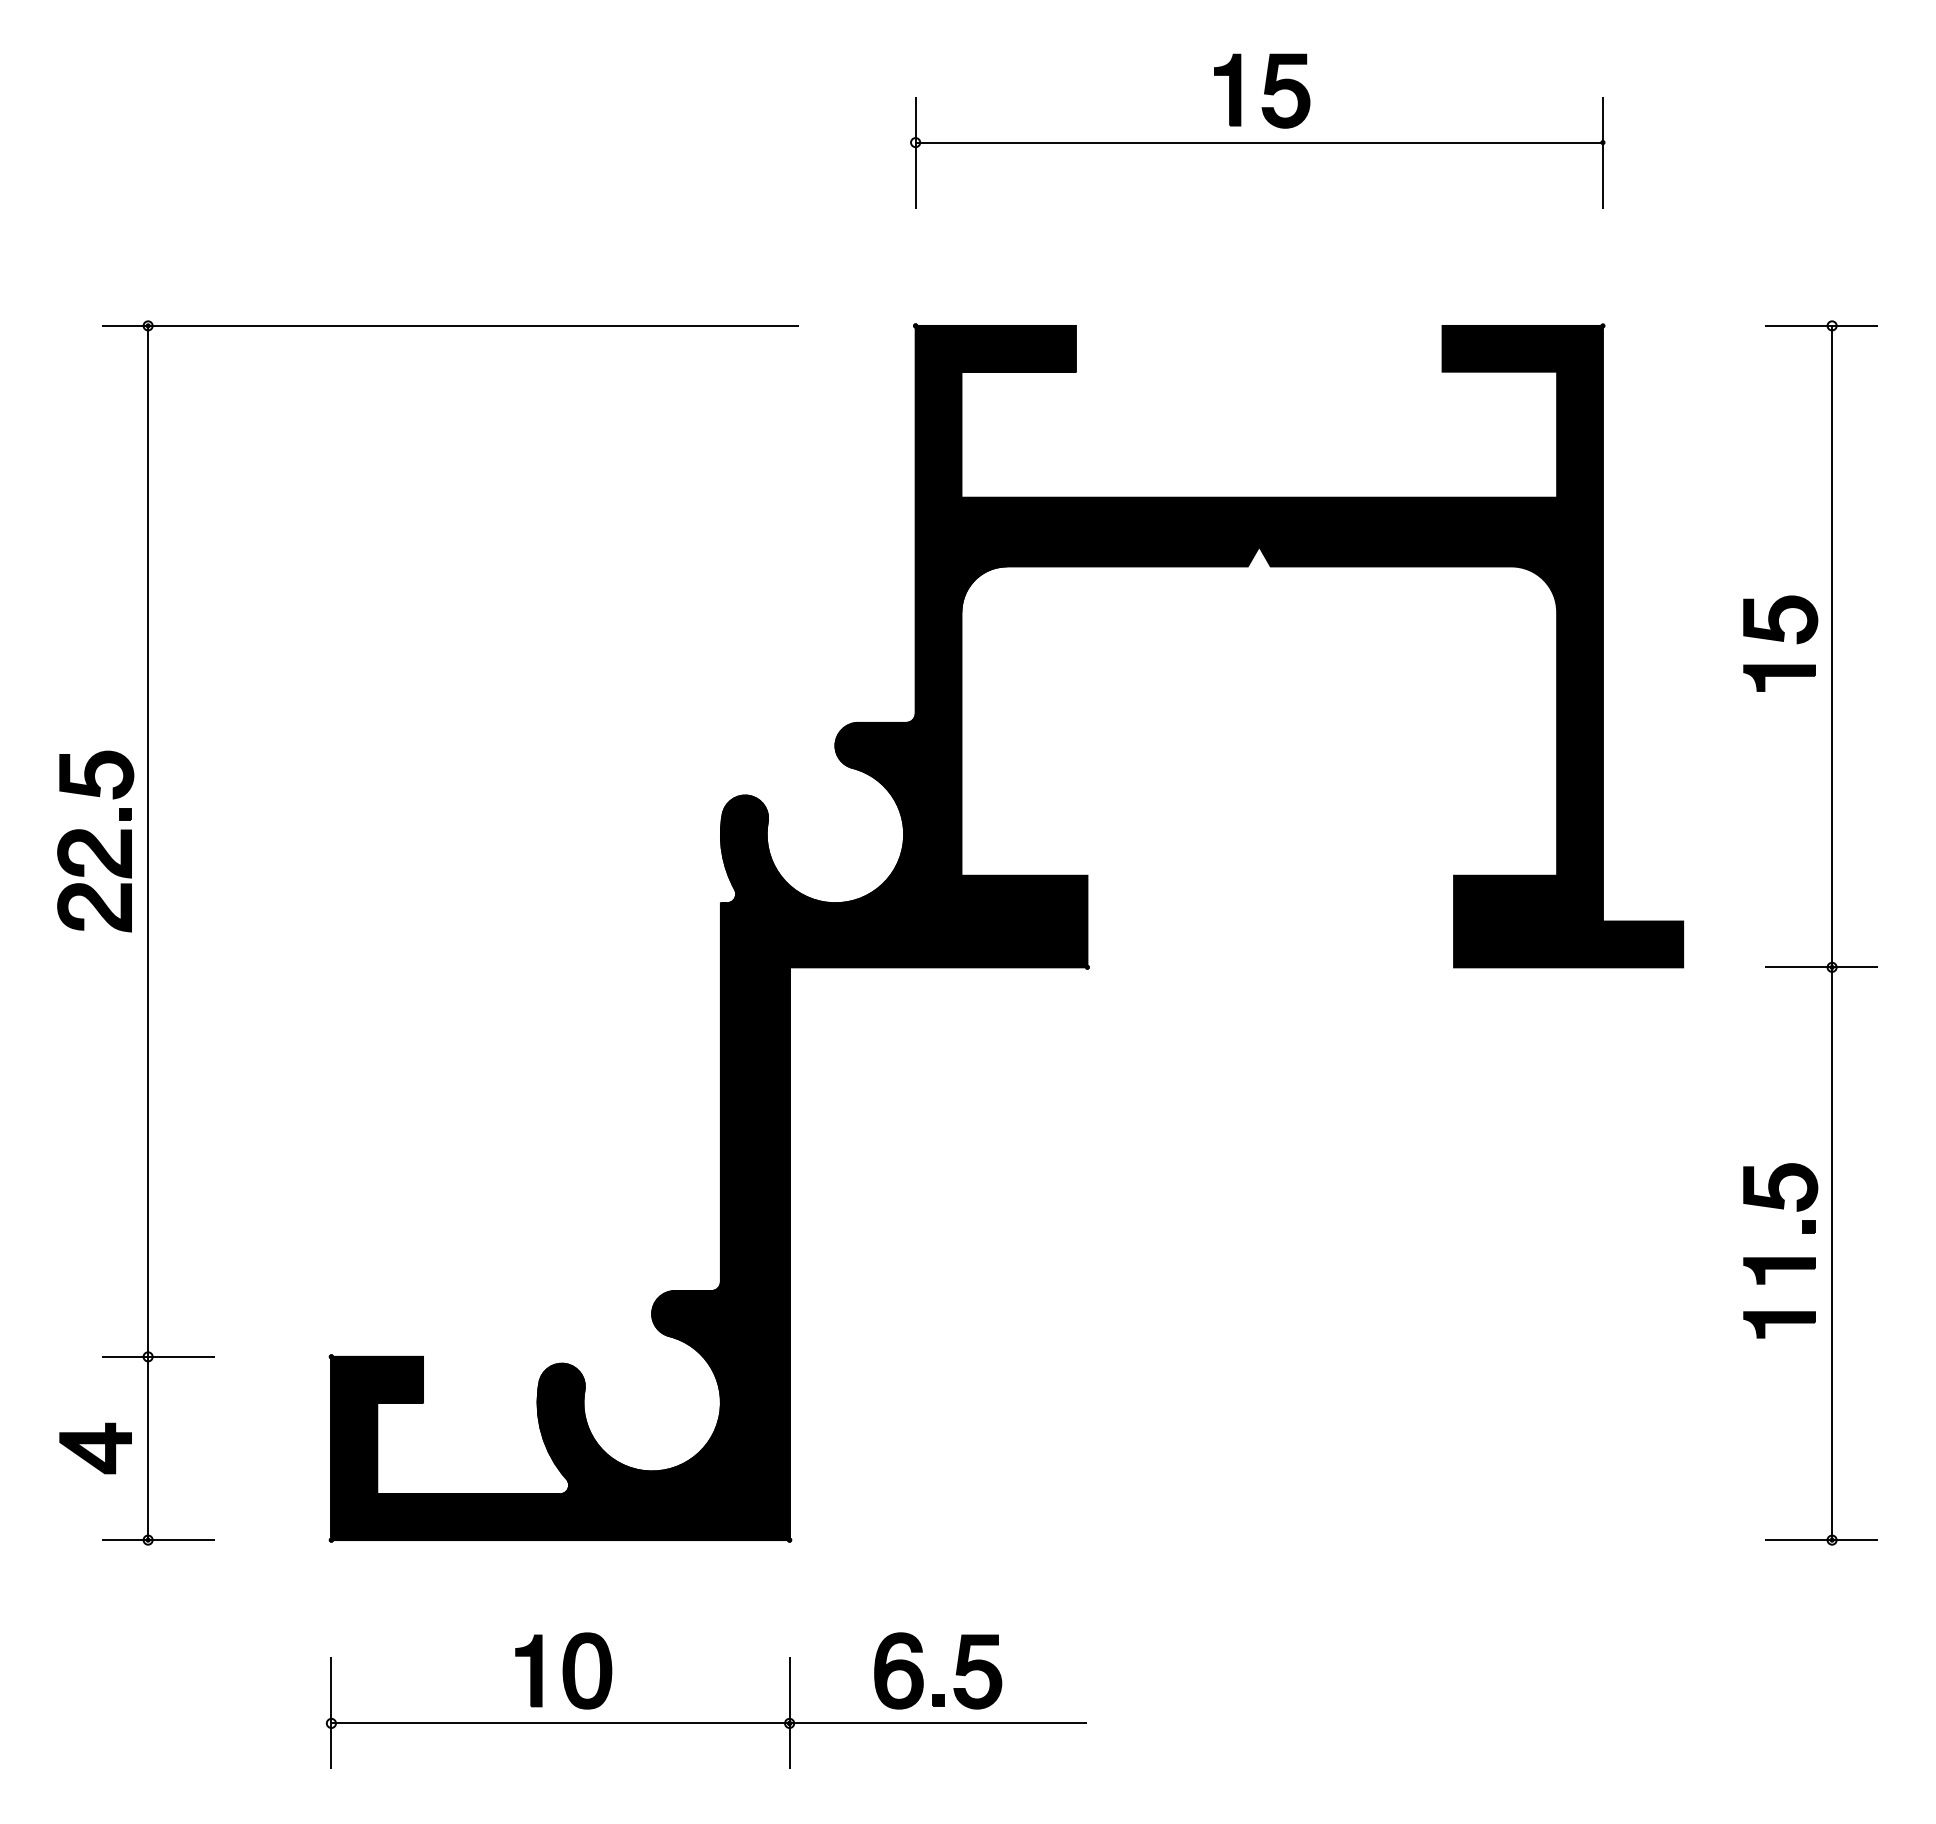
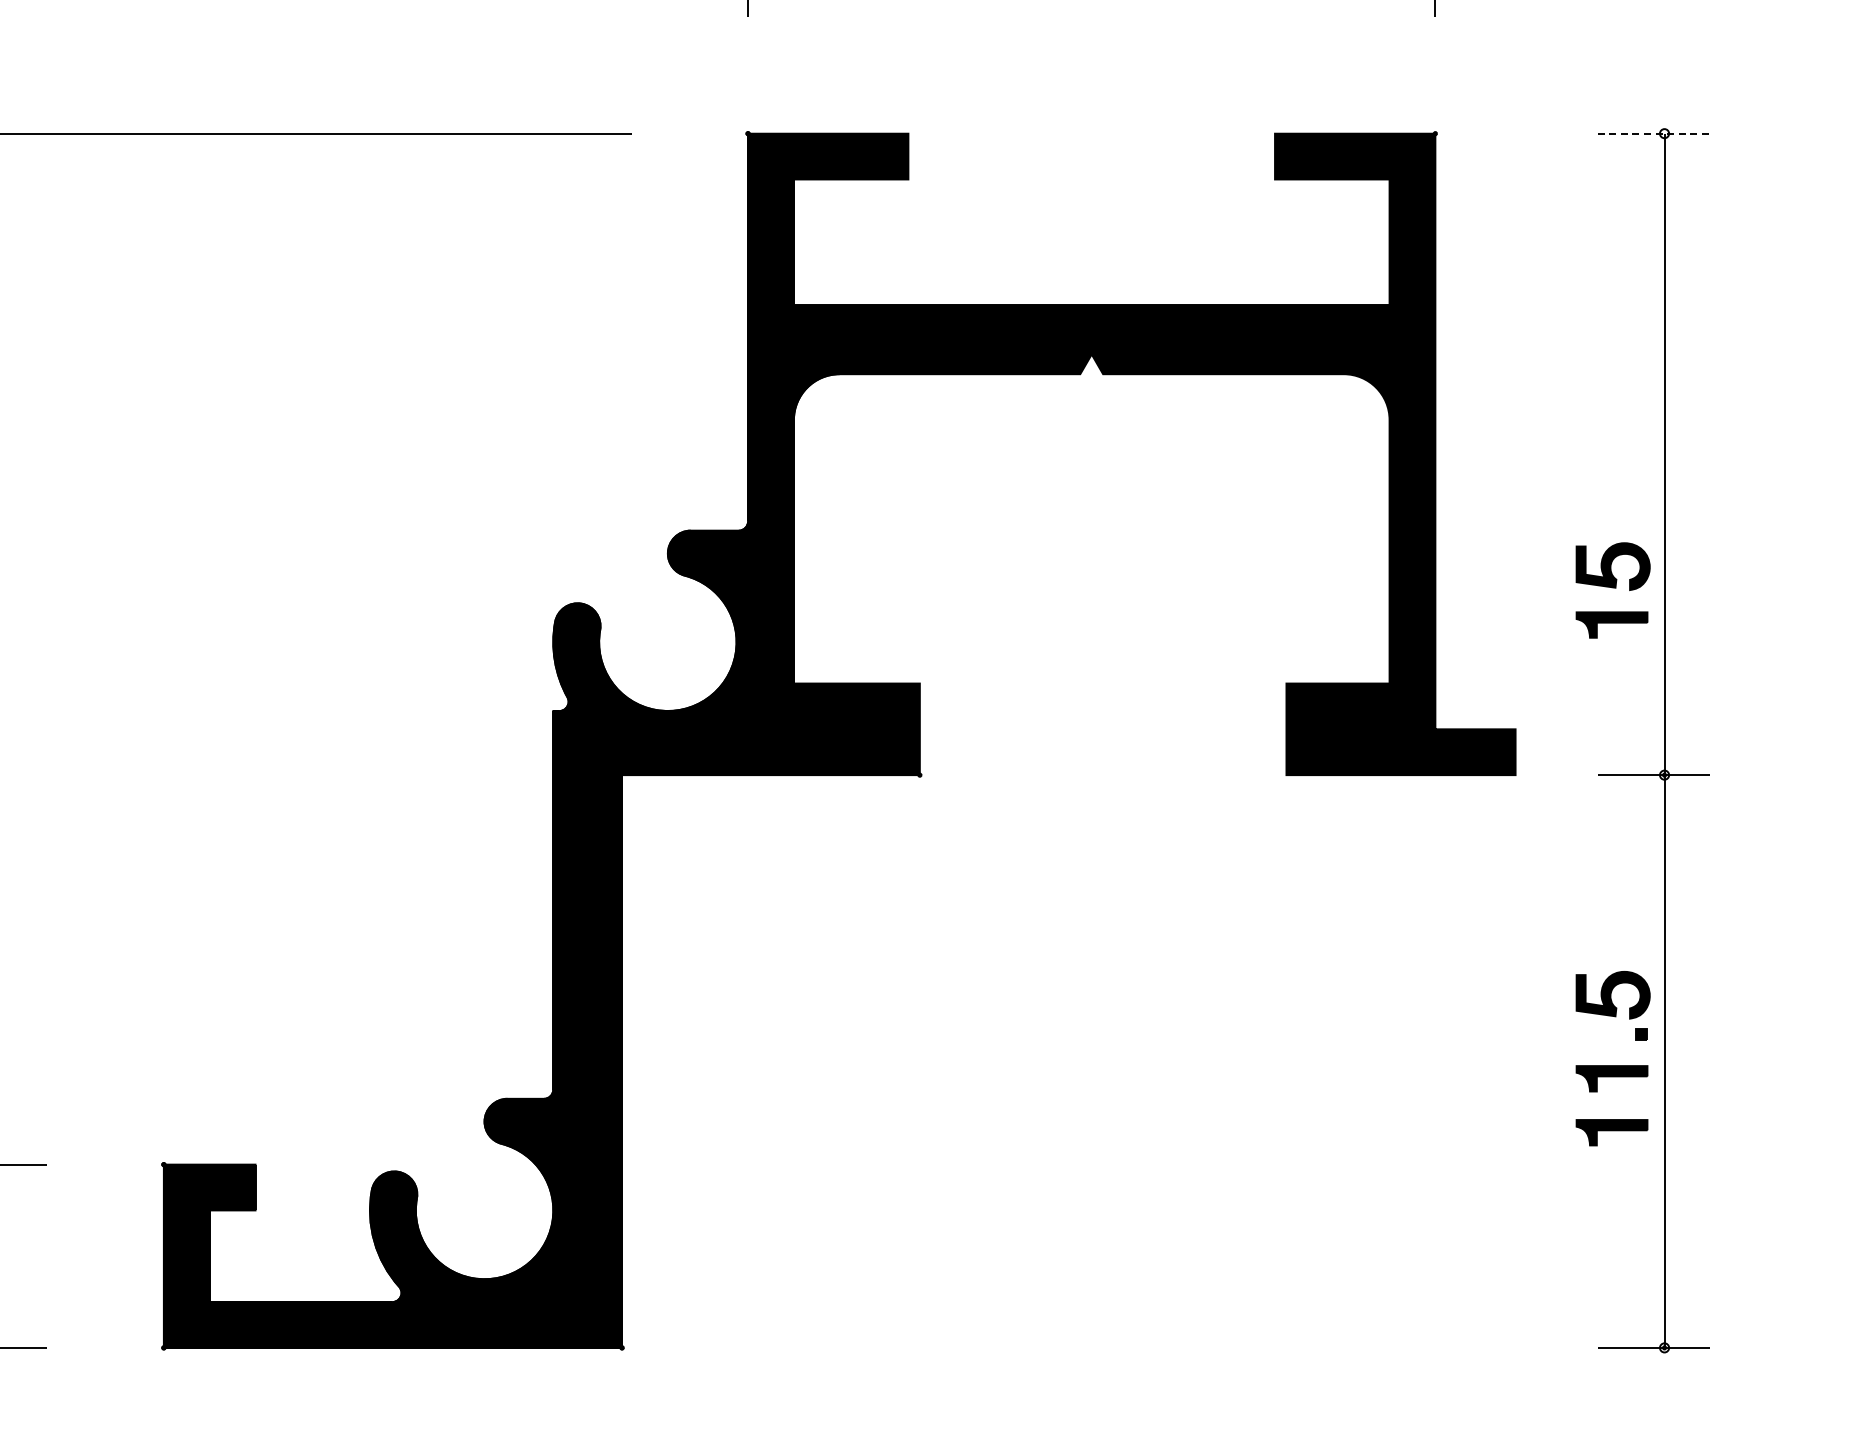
line: (1822, 325) -> (1654, 133), solid -> dashed
part: (1780, 643) -> (1612, 590), moved

